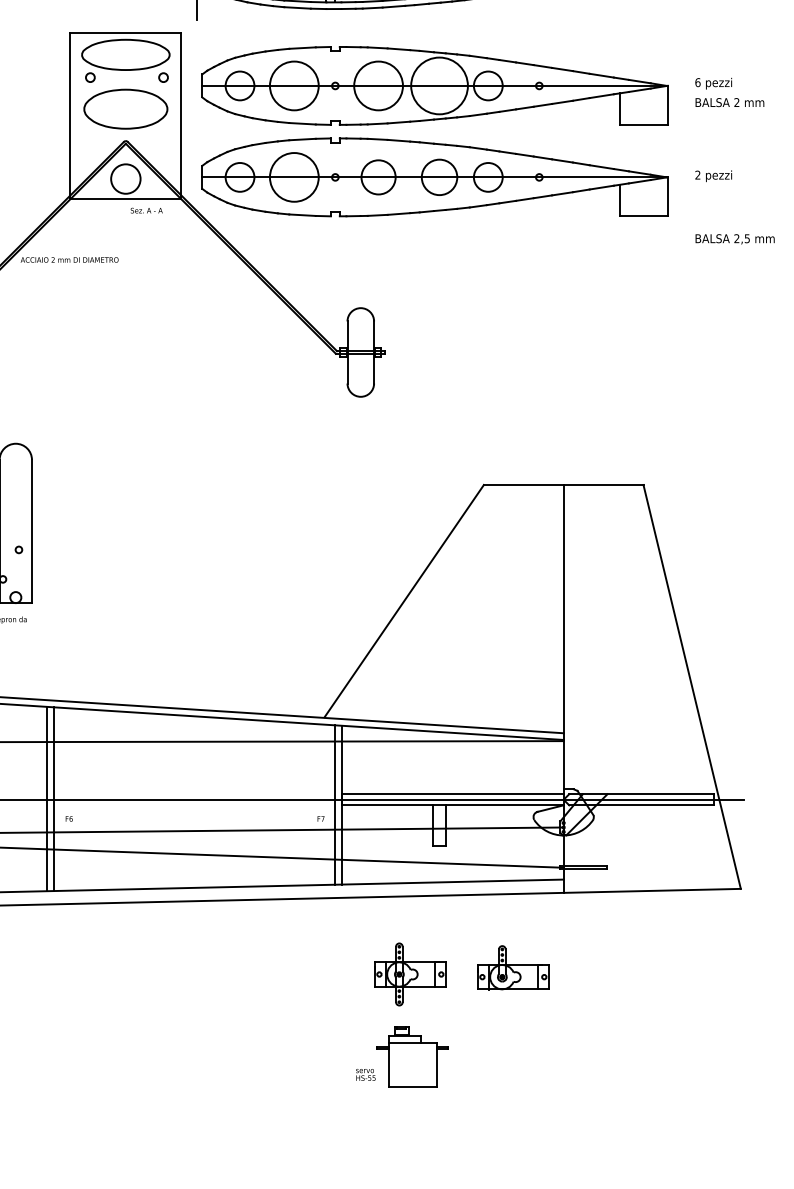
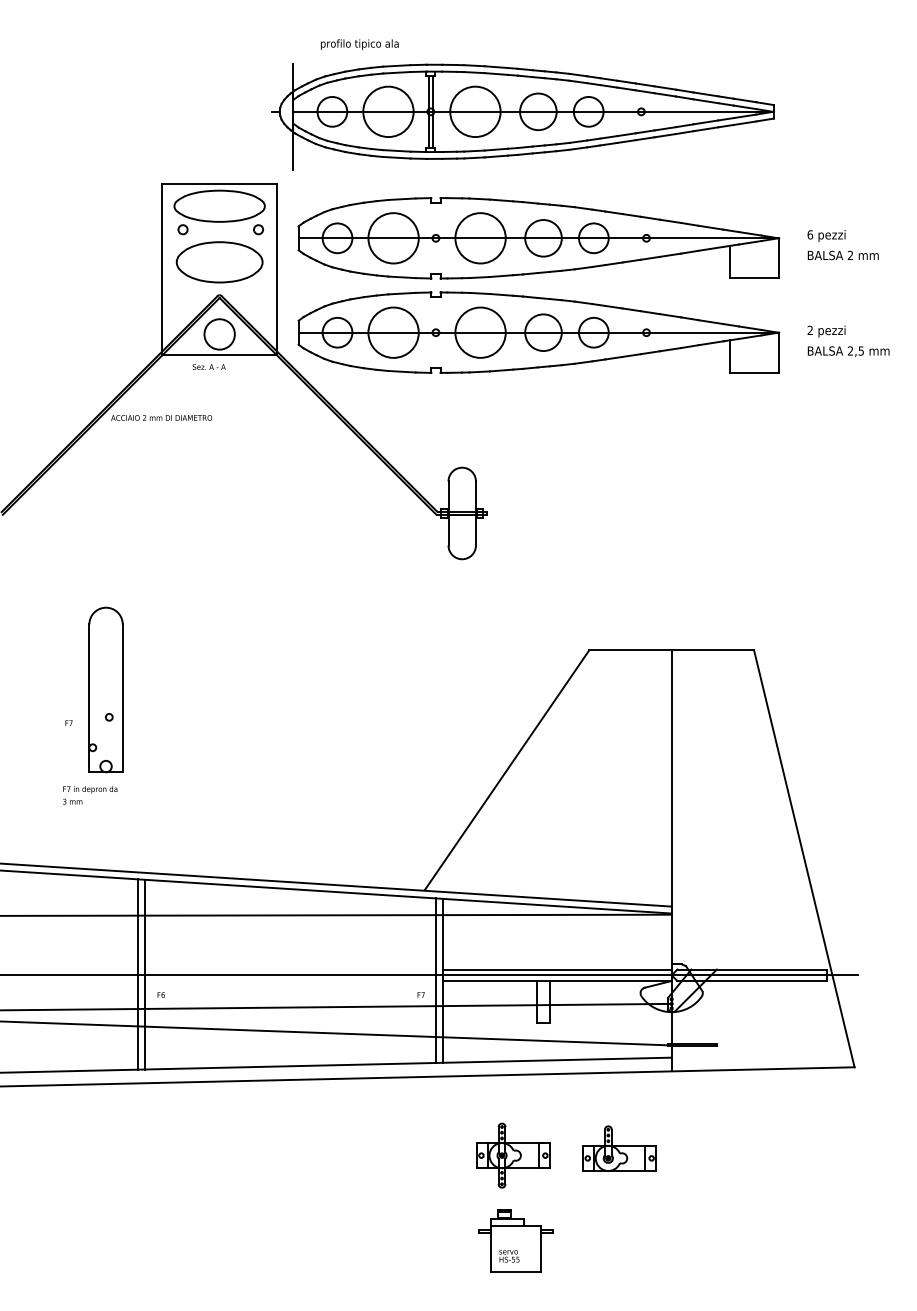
circle: (439, 86) -> (543, 238), size x0.62
circle: (378, 177) -> (480, 332), size x1.43
text: (146, 210) -> (208, 366), moved
text: (734, 239) -> (848, 351), moved
text: (365, 1075) -> (509, 1256), moved

